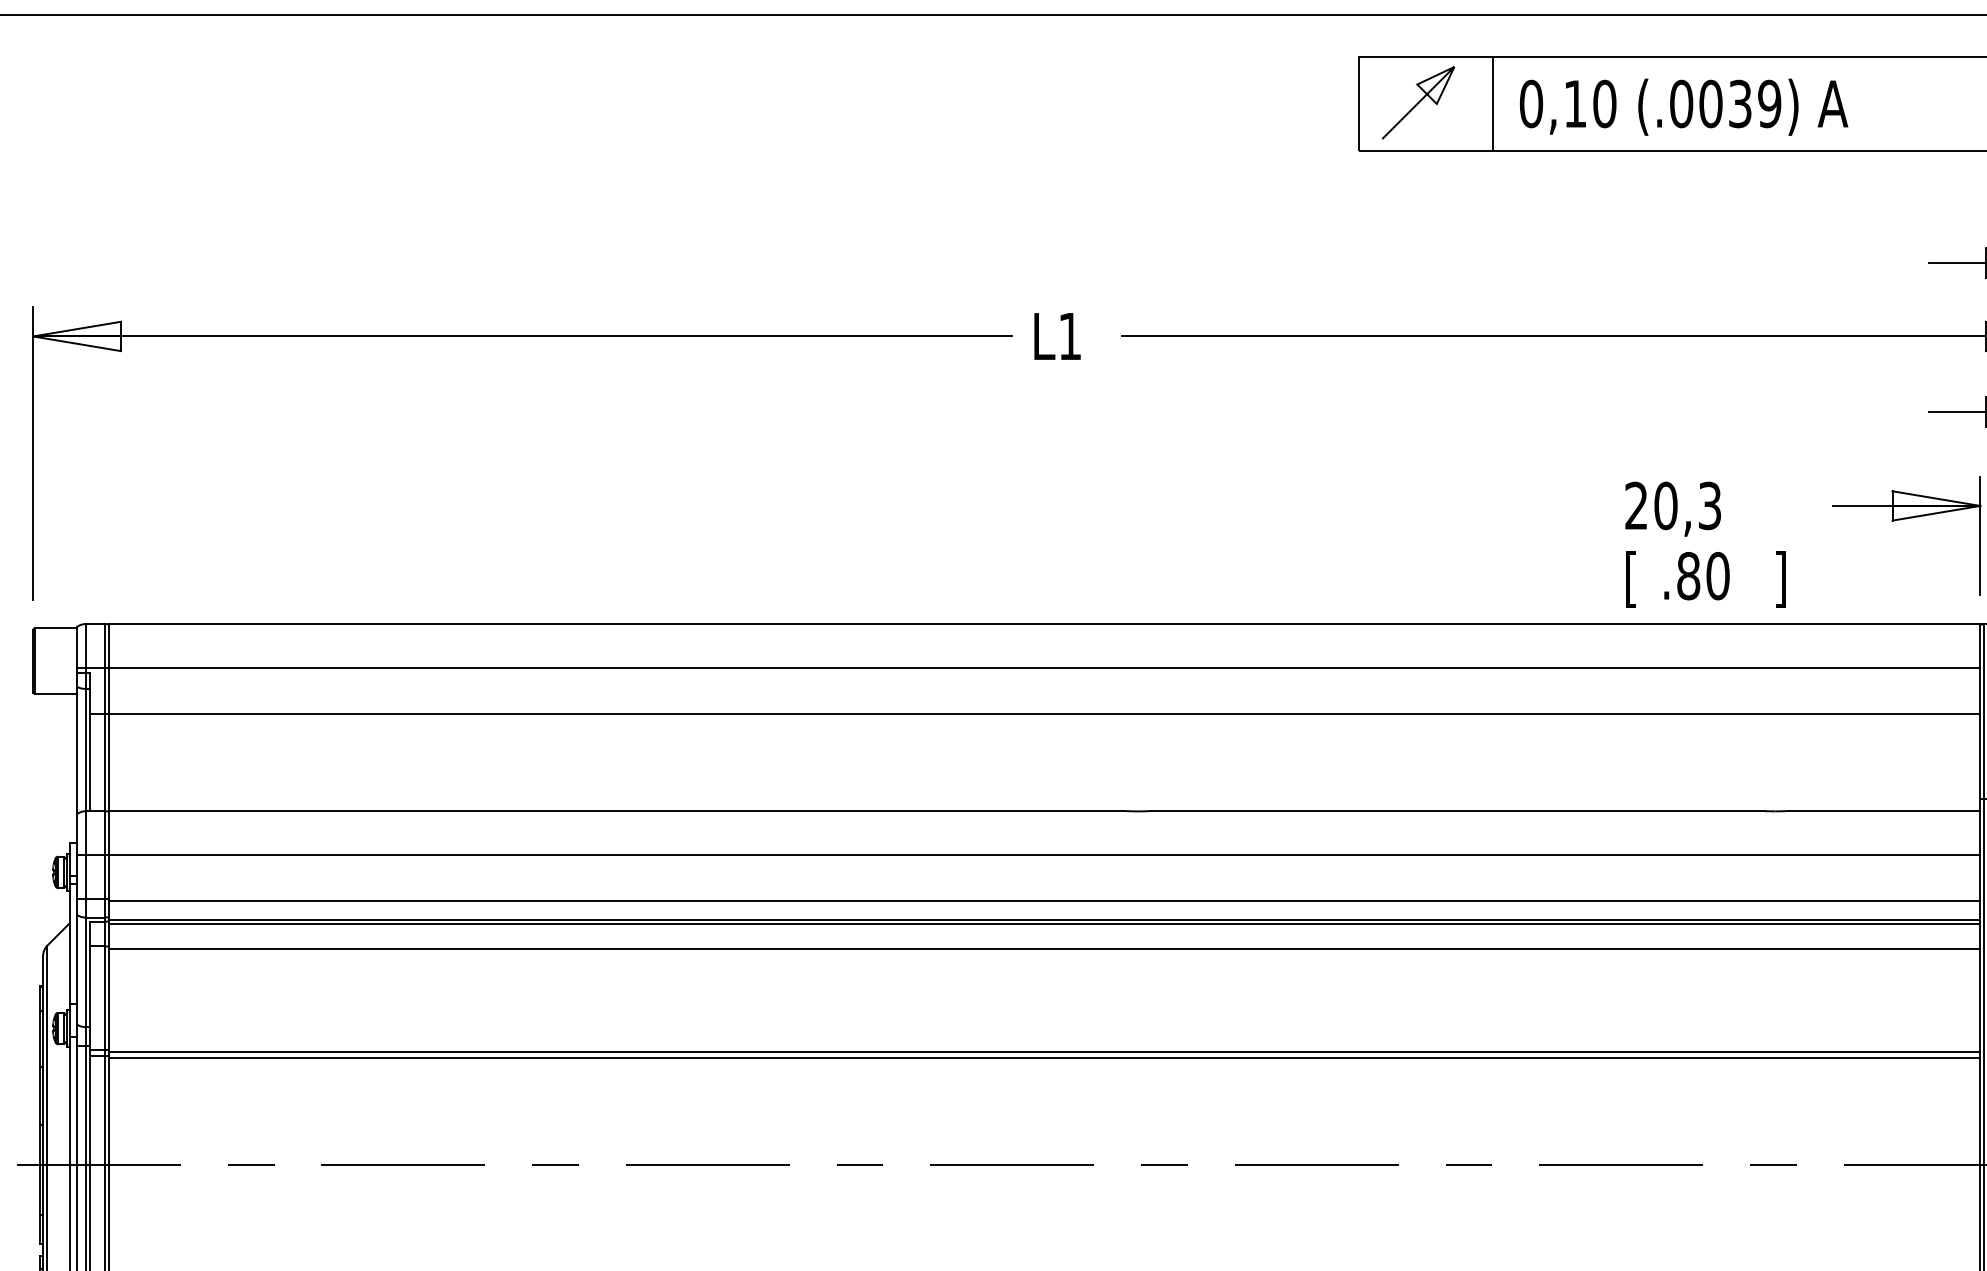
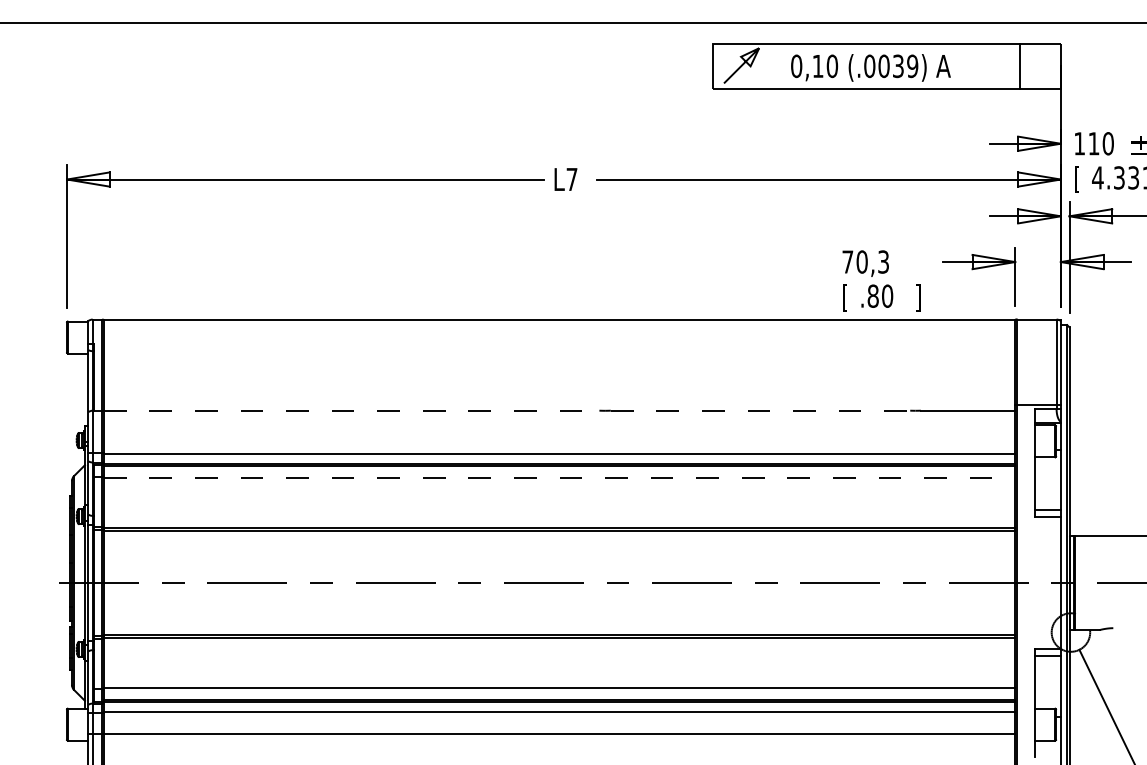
line: (1494, 104) -> (778, 66), removed
text: (1069, 336) -> (571, 179), L1 -> L7
text: (1635, 504) -> (847, 261), 20,3 -> 70,3
line: (1027, 667) -> (551, 340), removed
line: (1034, 714) -> (554, 363), removed
line: (617, 810) -> (351, 410), solid -> dashed
line: (1457, 810) -> (760, 410), solid -> dashed
line: (1027, 855) -> (551, 432), removed
line: (1044, 948) -> (559, 477), solid -> dashed

